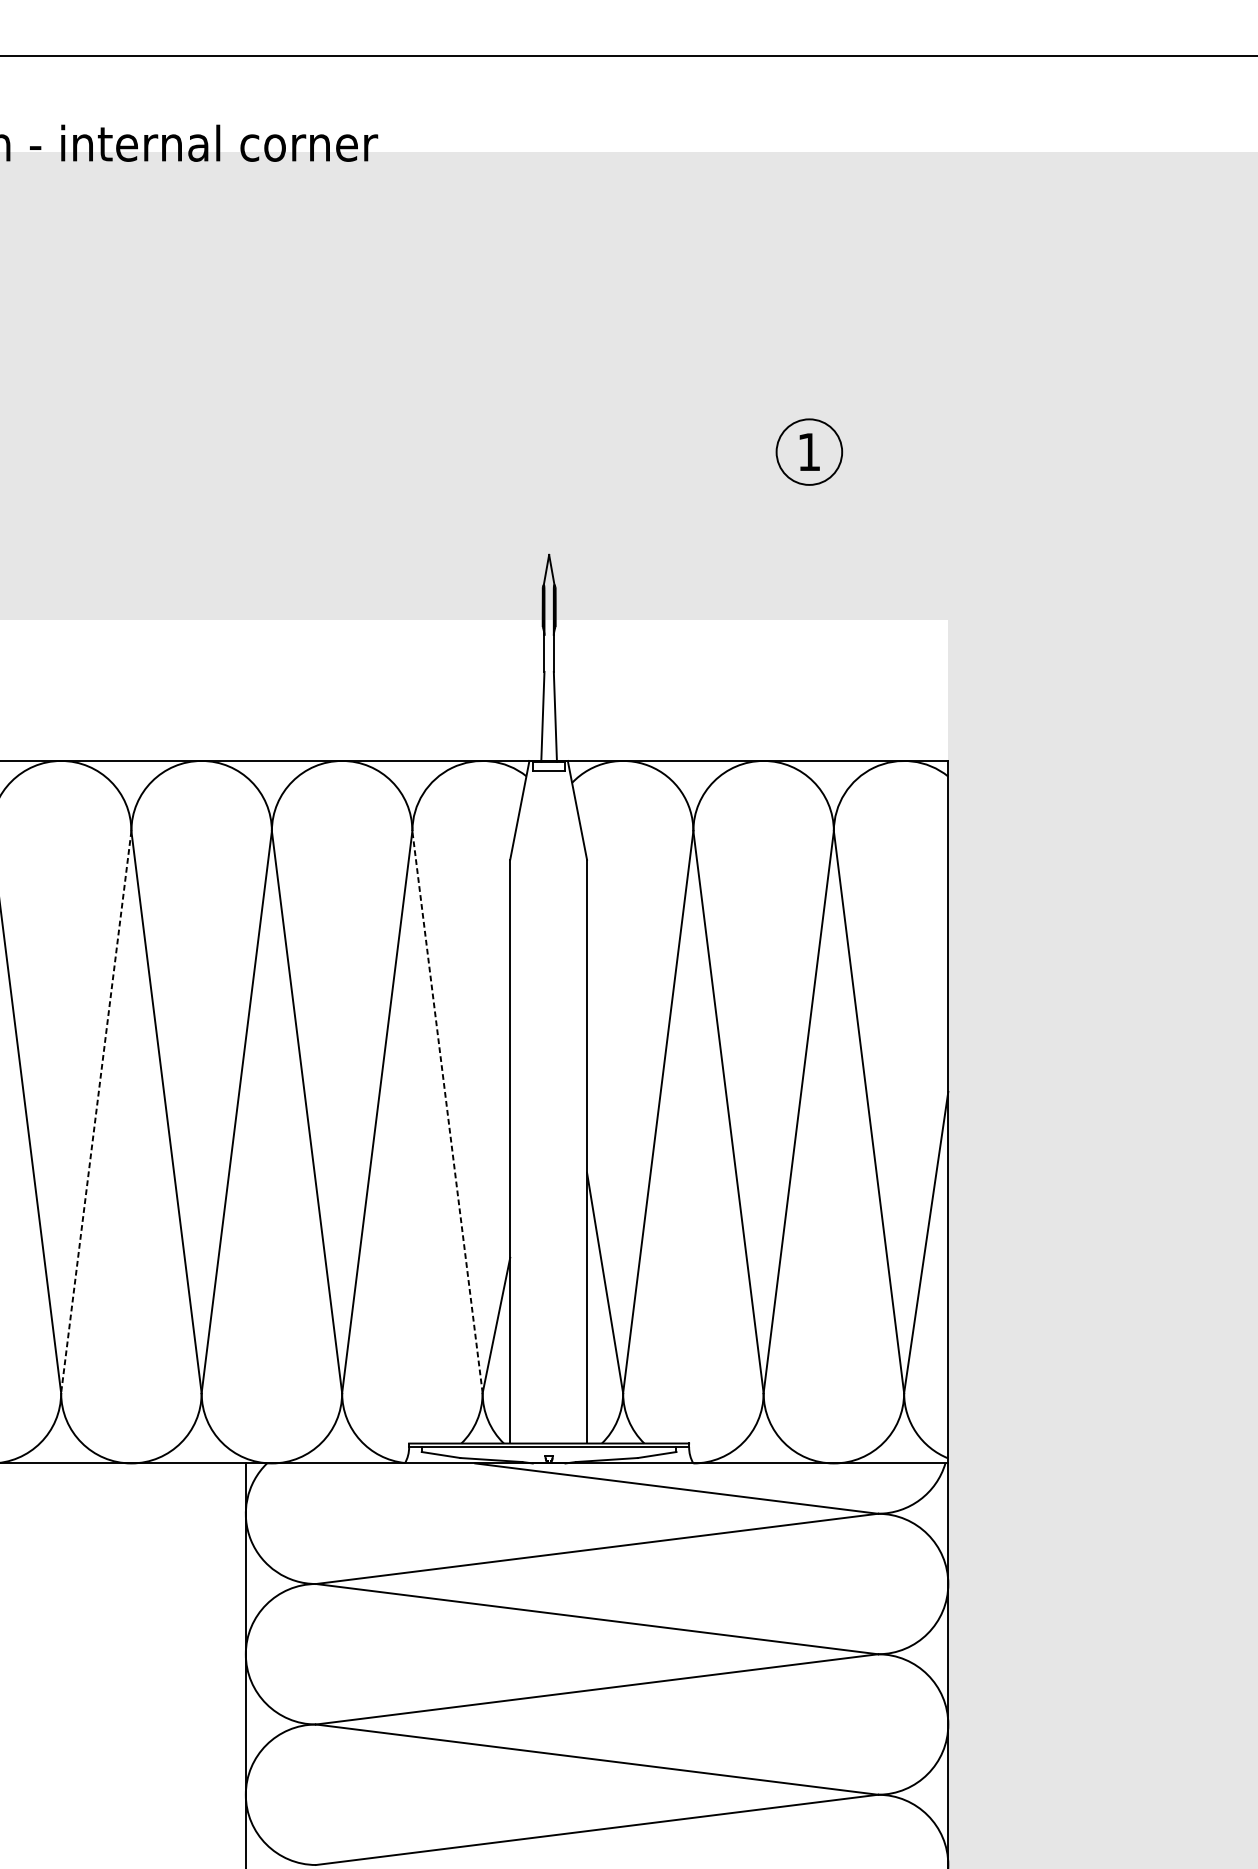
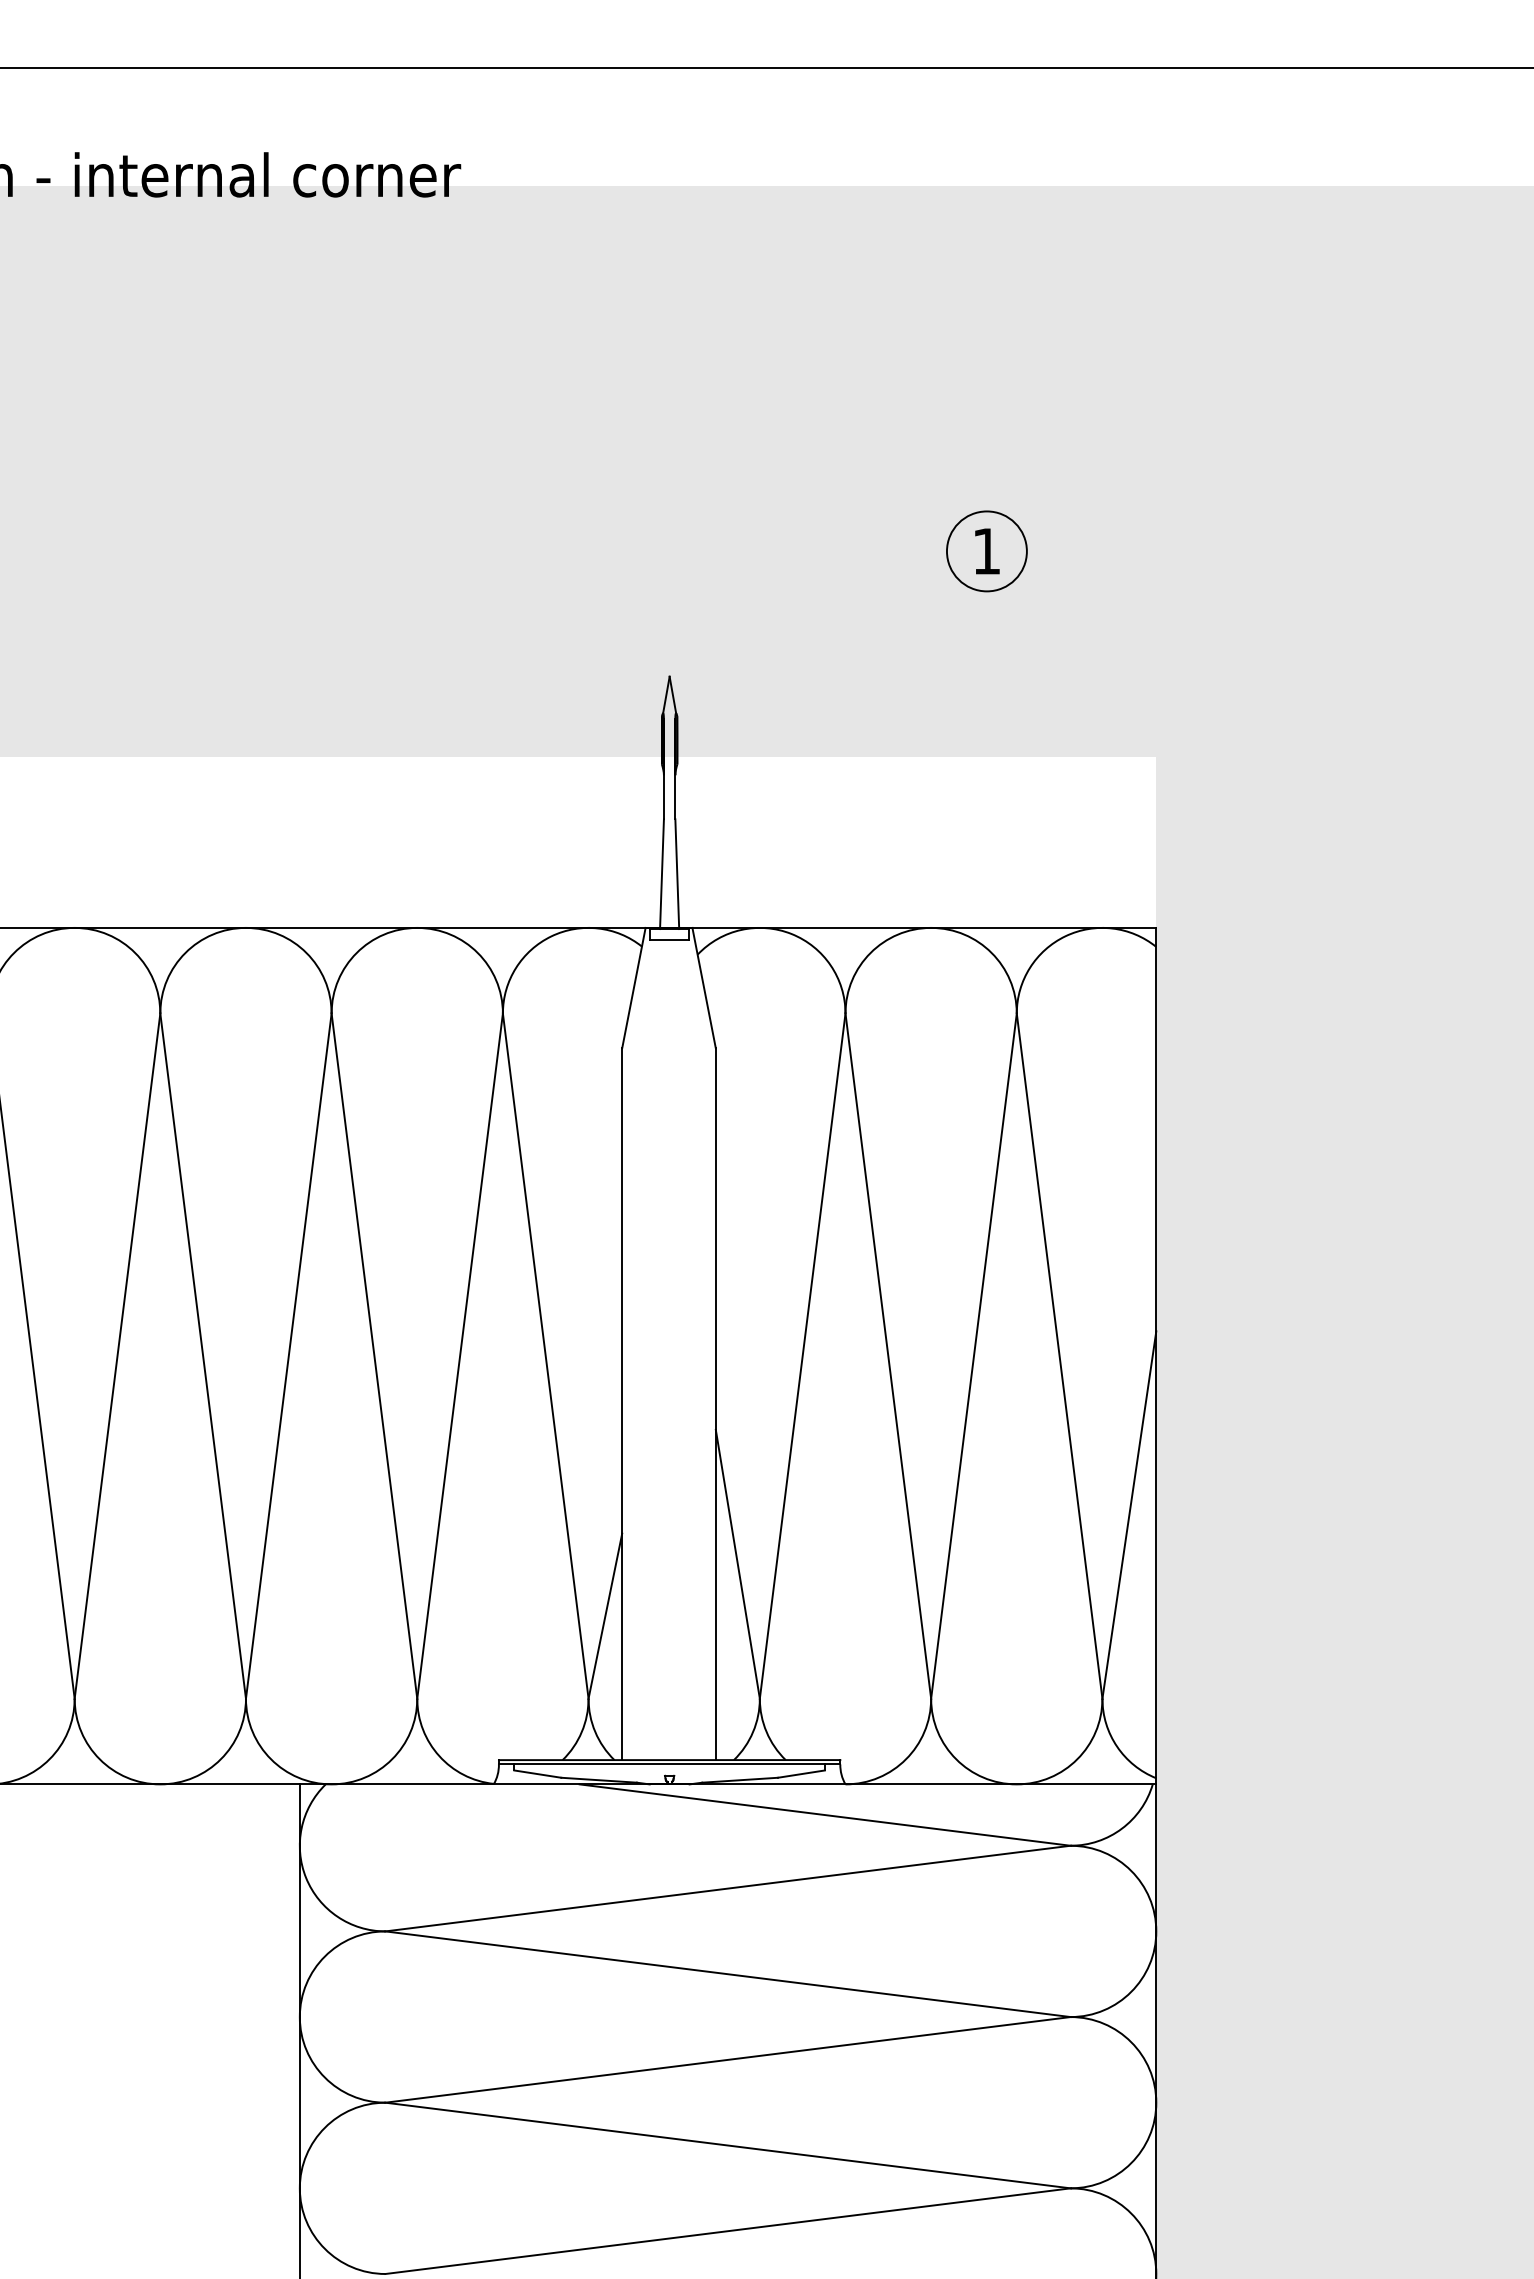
line: (447, 1111) -> (545, 1355), dashed -> solid
line: (96, 1112) -> (117, 1356), dashed -> solid

